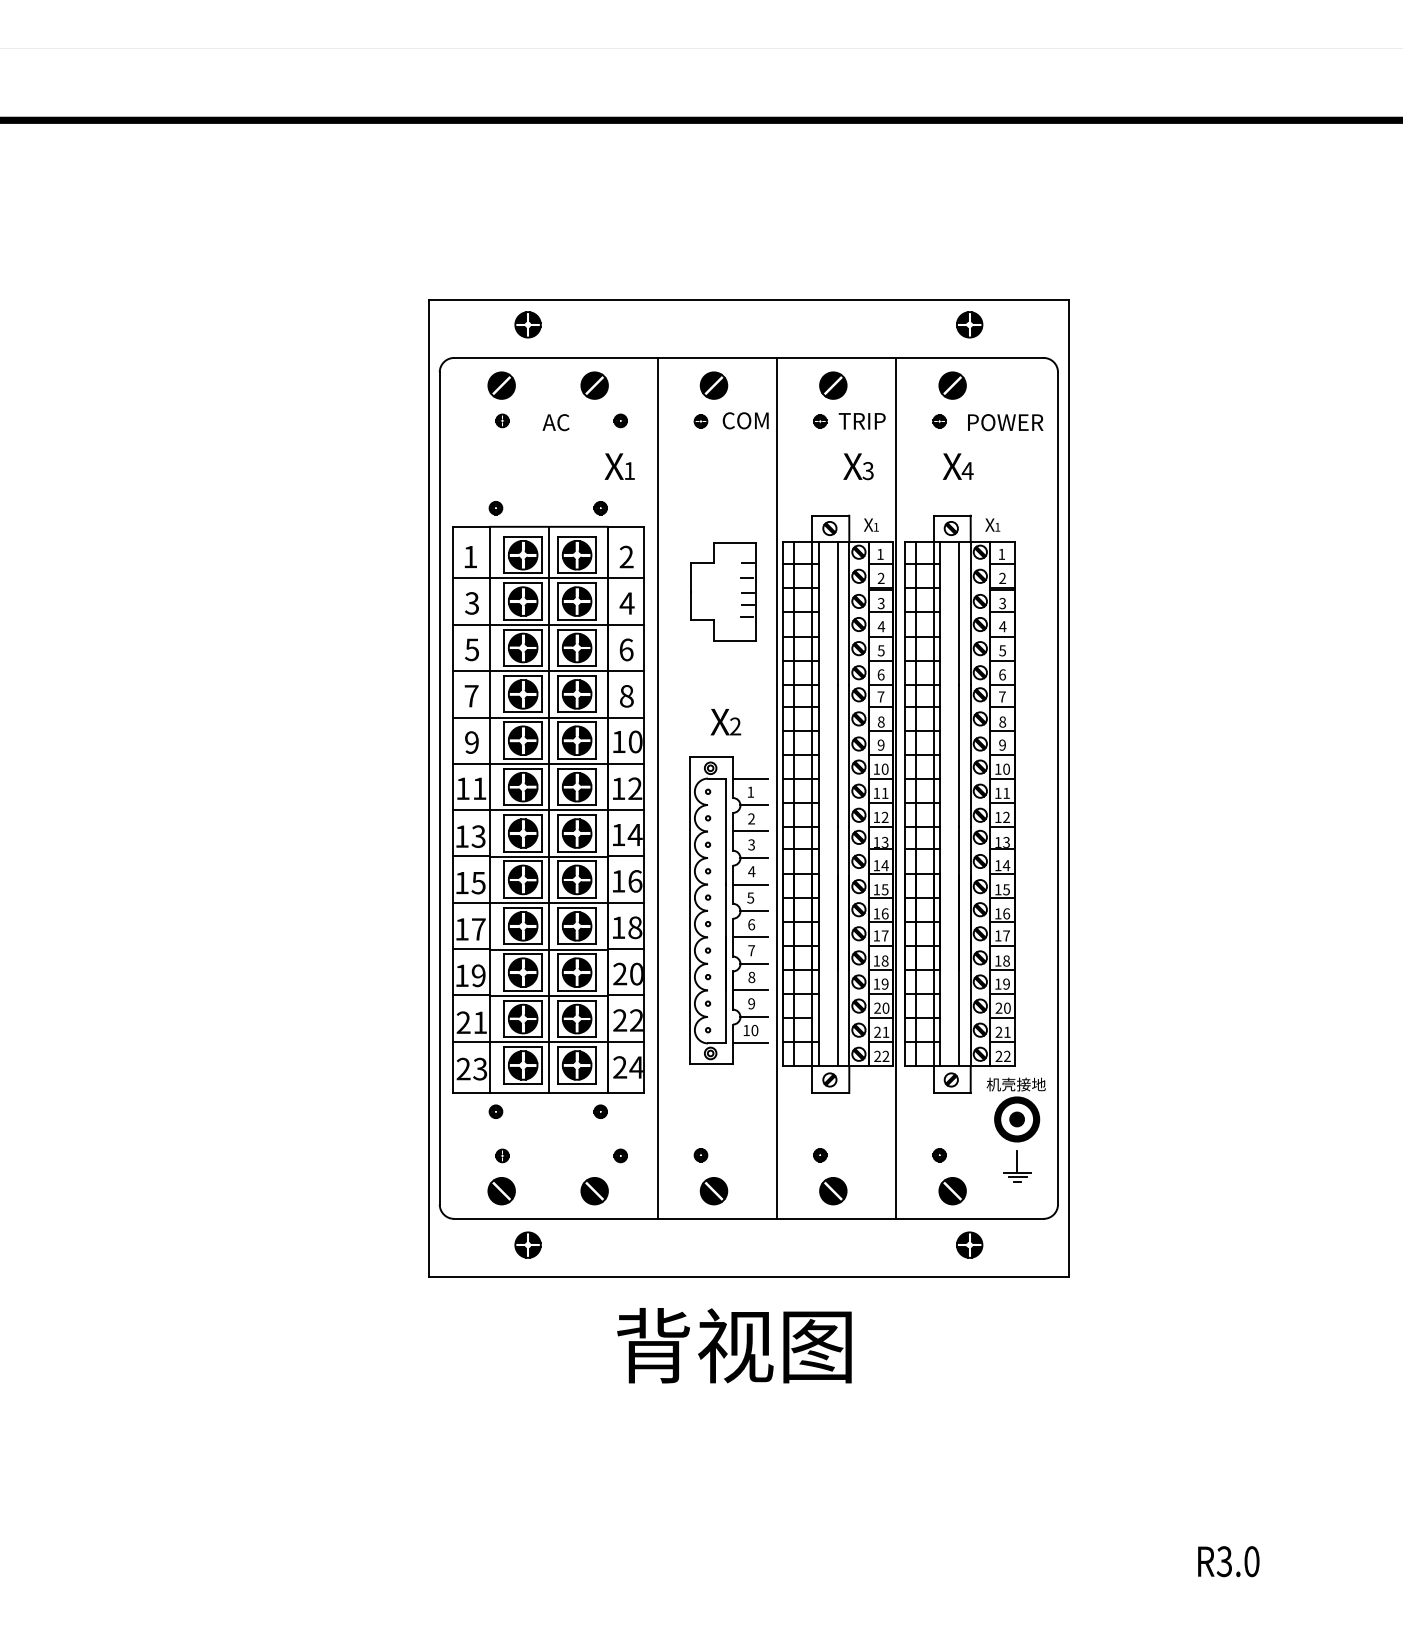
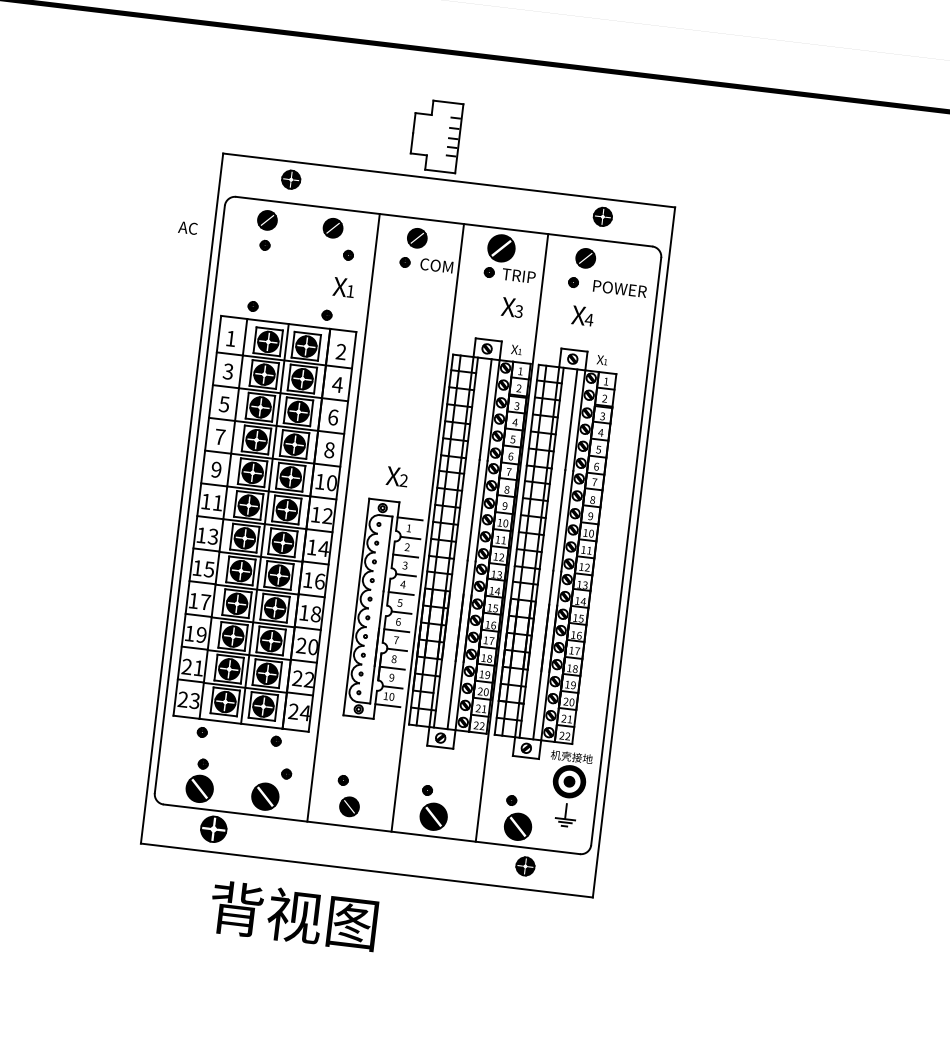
part: (833, 385) -> (501, 248), size x1.4
text: (555, 422) -> (187, 227), moved
part: (723, 591) -> (436, 135), moved
part: (501, 1191) -> (199, 789), size x1.4
part: (594, 1191) -> (265, 797), size x1.4
part: (833, 1191) -> (433, 817), size x1.4
part: (952, 1191) -> (517, 827), size x1.4
part: (527, 1244) -> (213, 828), size x1.4
text: (734, 1345) -> (293, 915), moved

